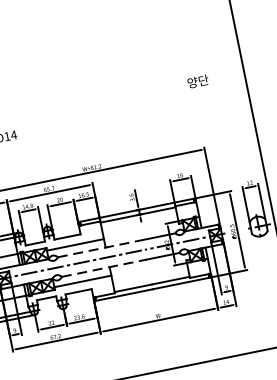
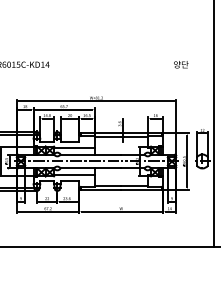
text: (198, 81) -> (181, 64), moved
line: (101, 248) -> (91, 154), dashed -> solid
line: (105, 268) -> (91, 168), dashed -> solid

